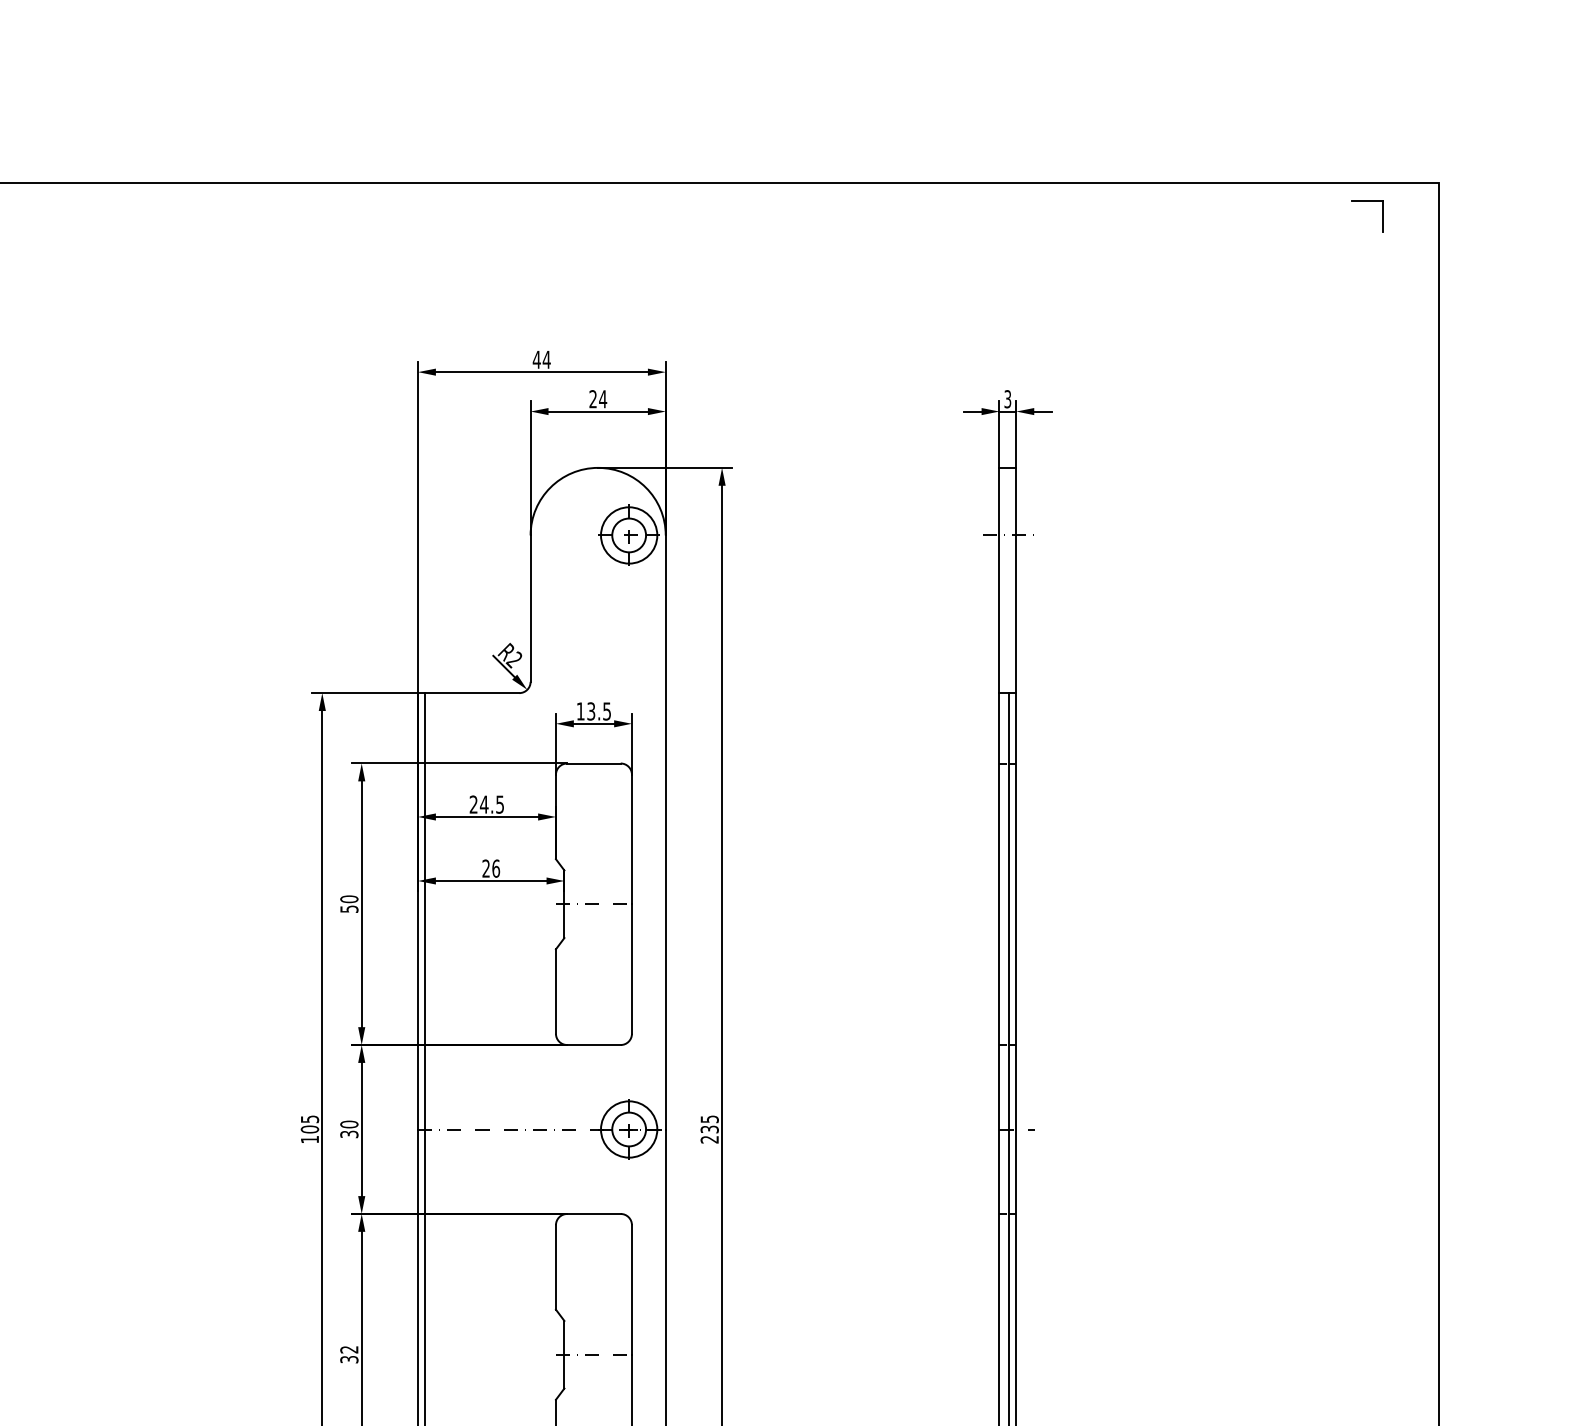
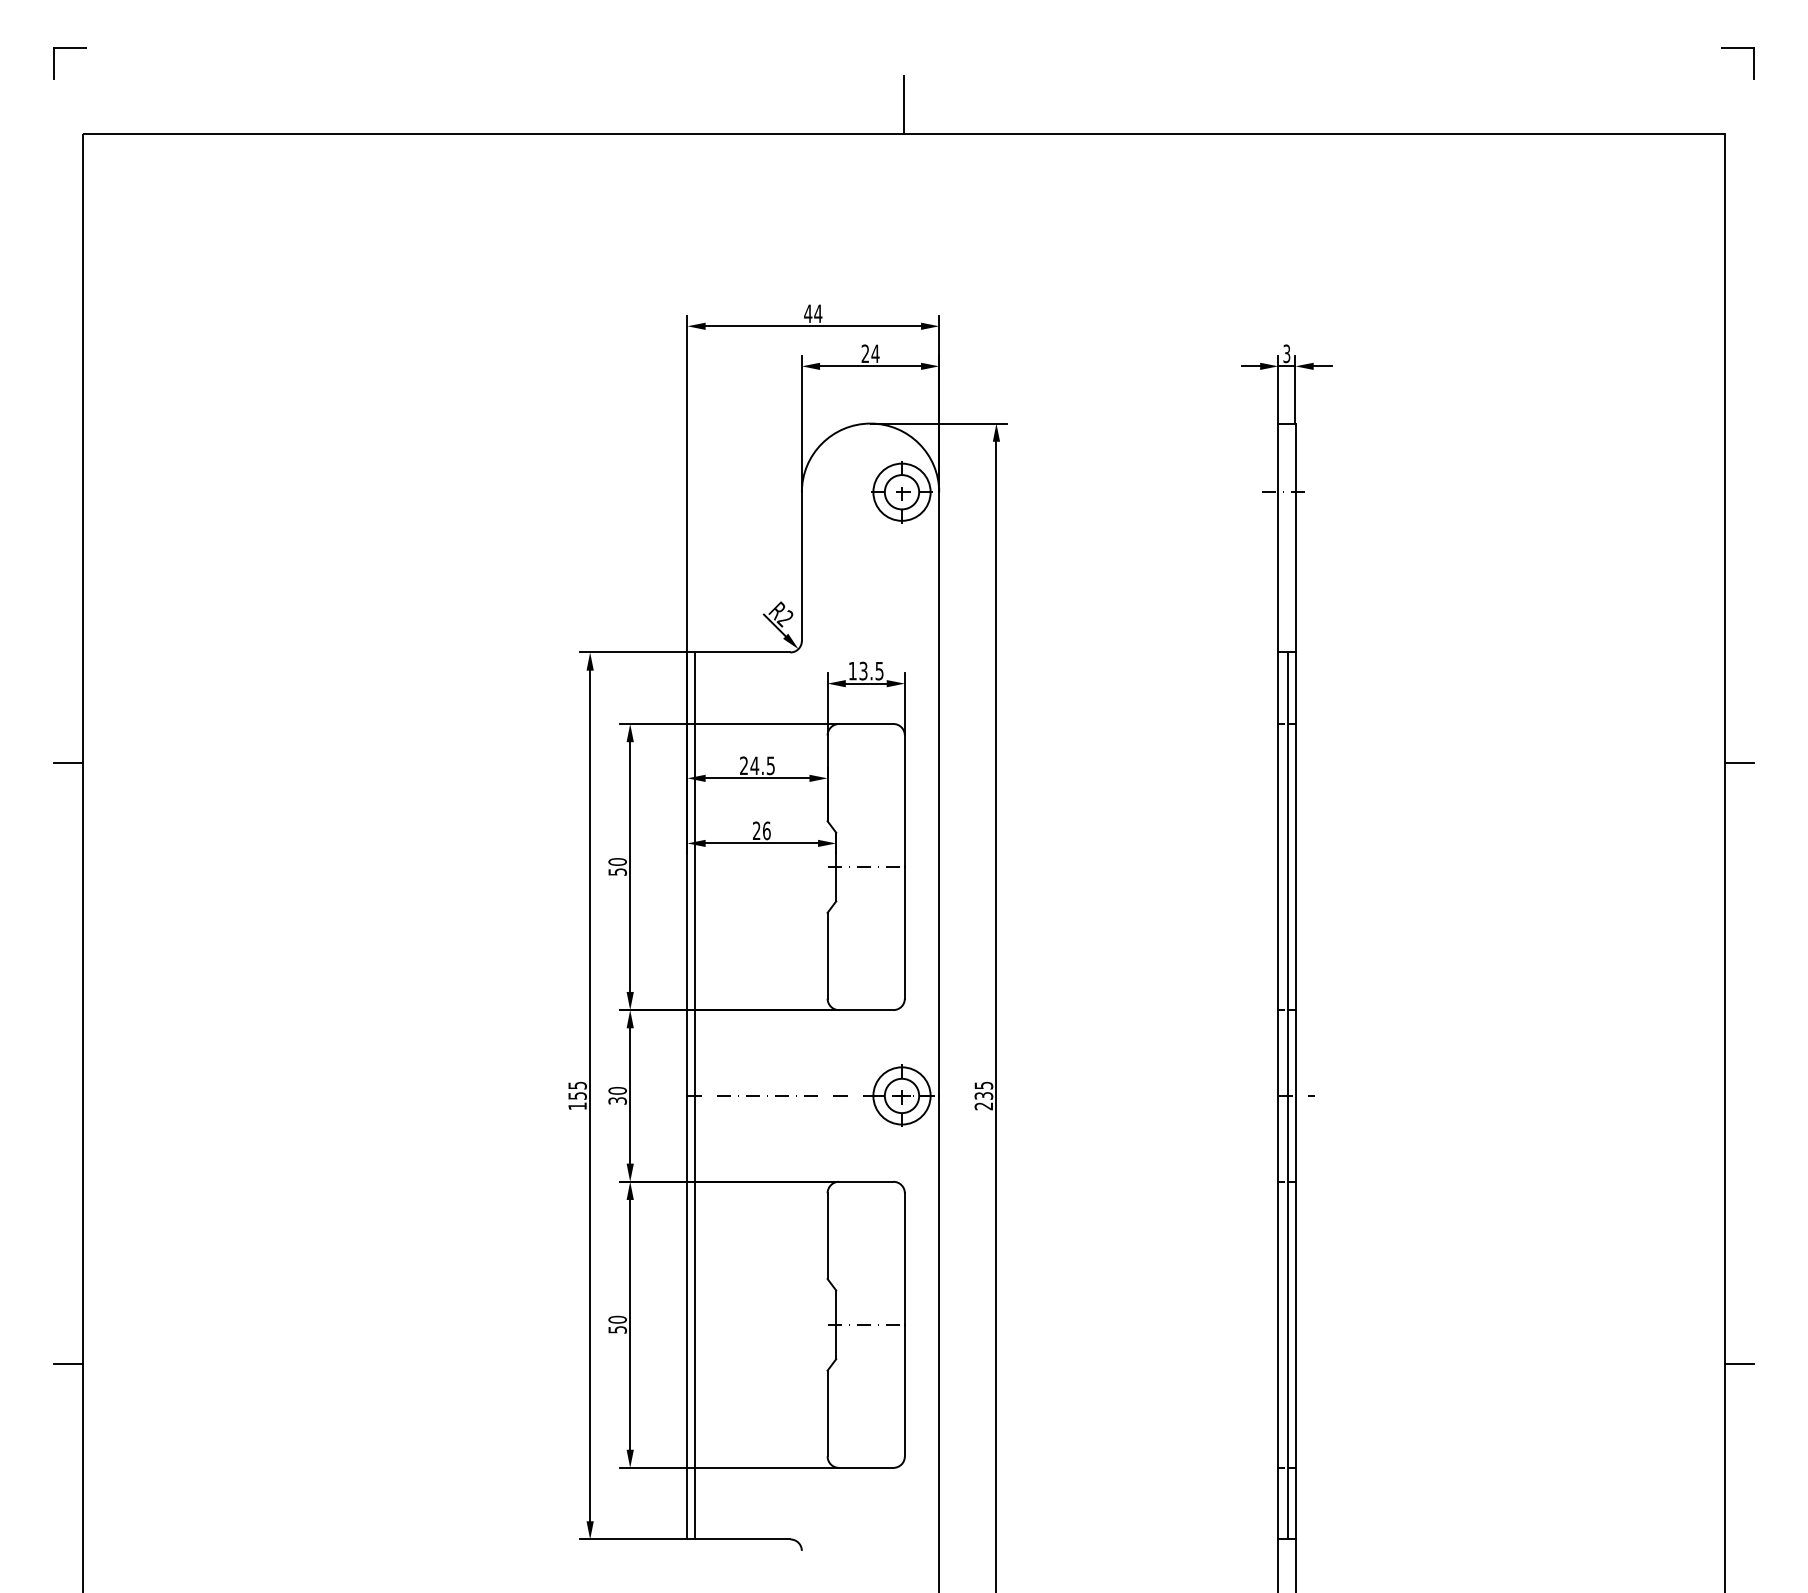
line: (630, 153) -> (903, 104), added
part: (1366, 202) -> (1737, 48), moved
line: (1453, 802) -> (1739, 763), added
text: (309, 1129) -> (577, 1095), 105 -> 155
text: (349, 1354) -> (617, 1324), 32 -> 50
line: (1453, 1392) -> (1739, 1363), added

